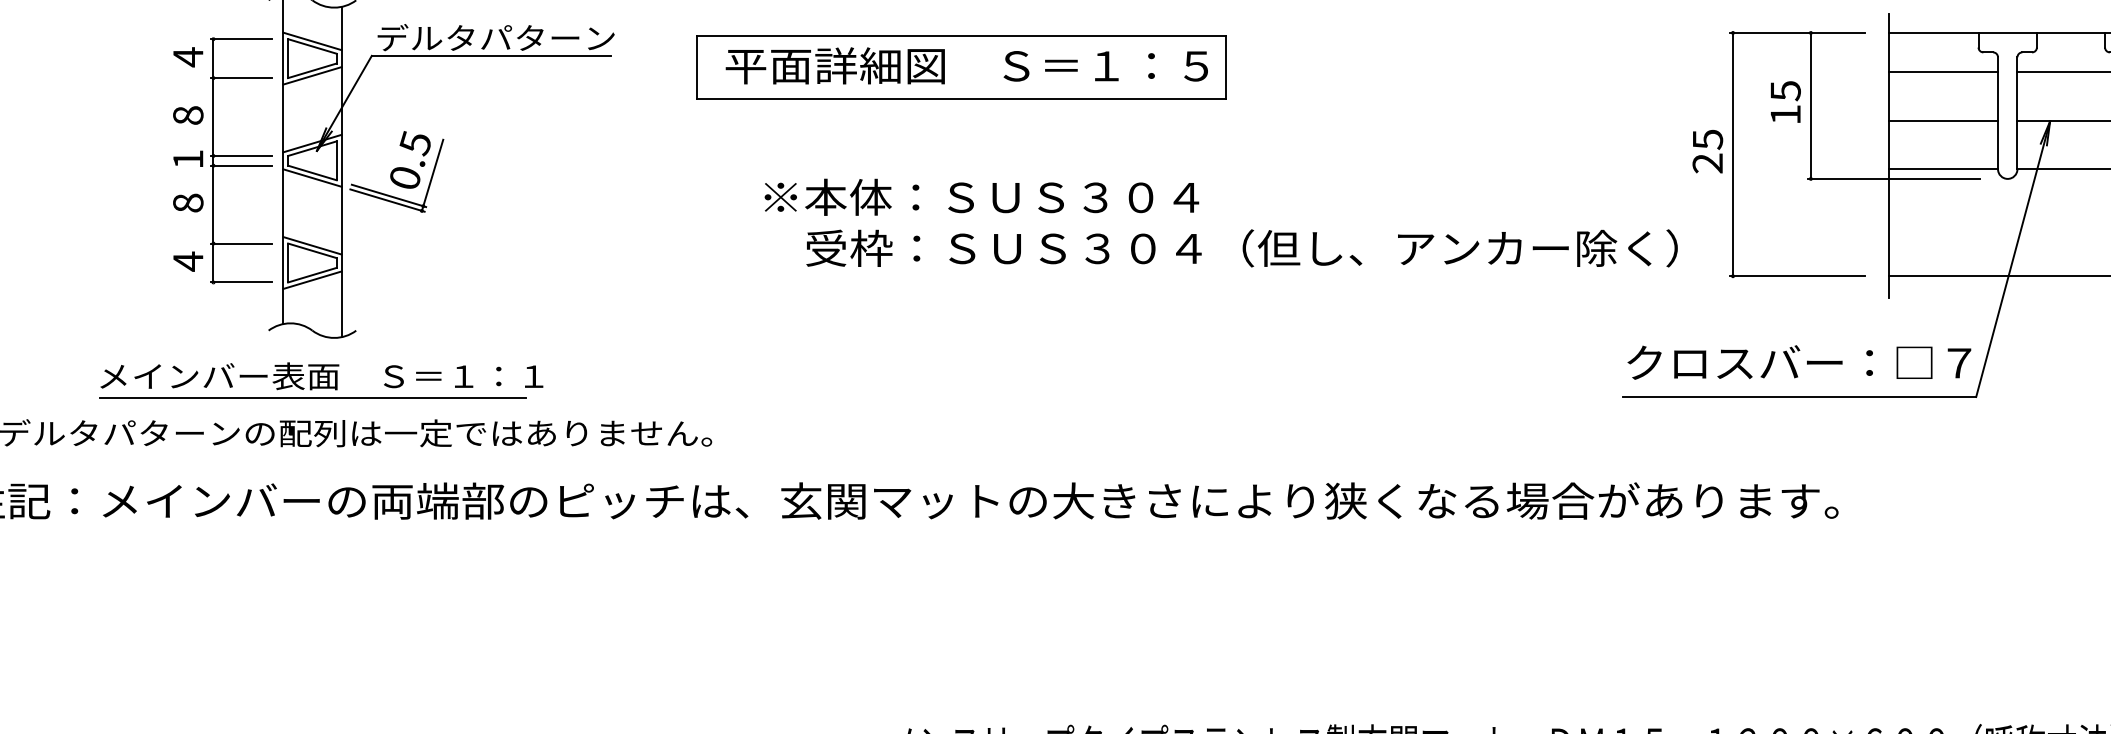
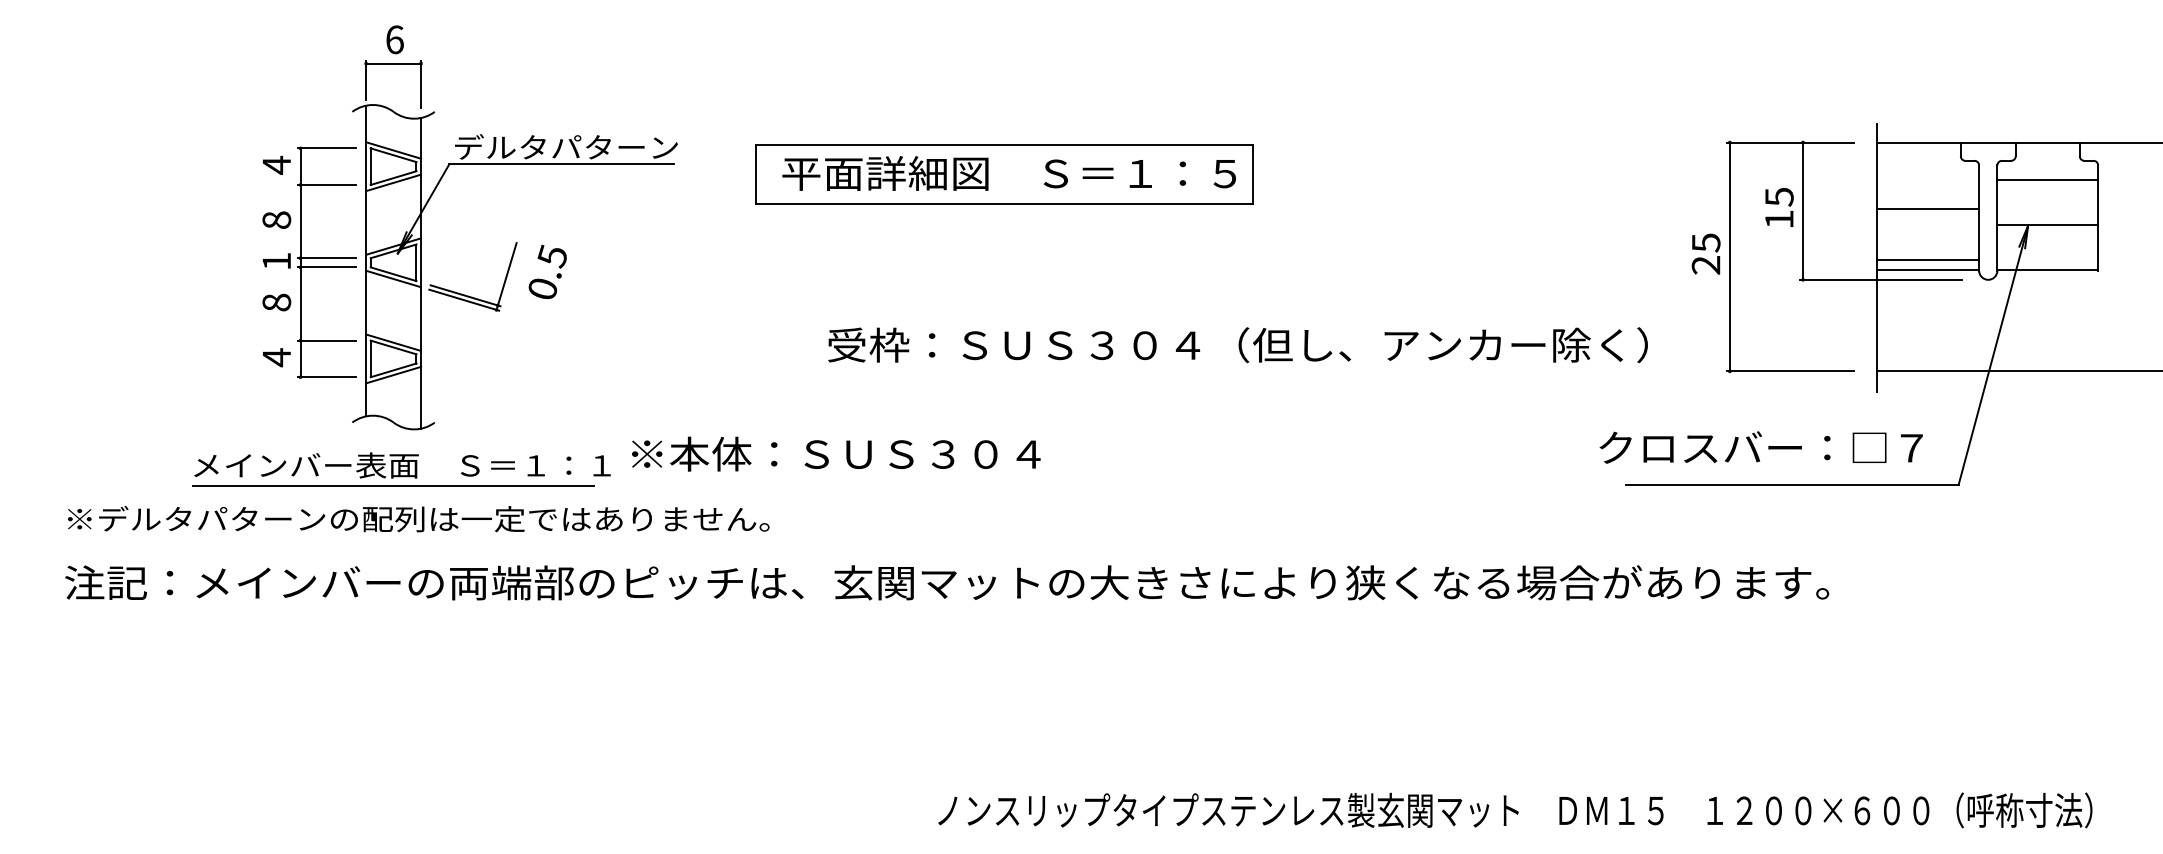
line: (1943, 72) -> (1927, 208), moved
line: (1943, 120) -> (1927, 259), moved
text: (410, 159) -> (547, 271), moved
text: (982, 196) -> (836, 453), moved
text: (1241, 248) -> (1237, 345), moved
text: (1798, 362) -> (1760, 447), moved

